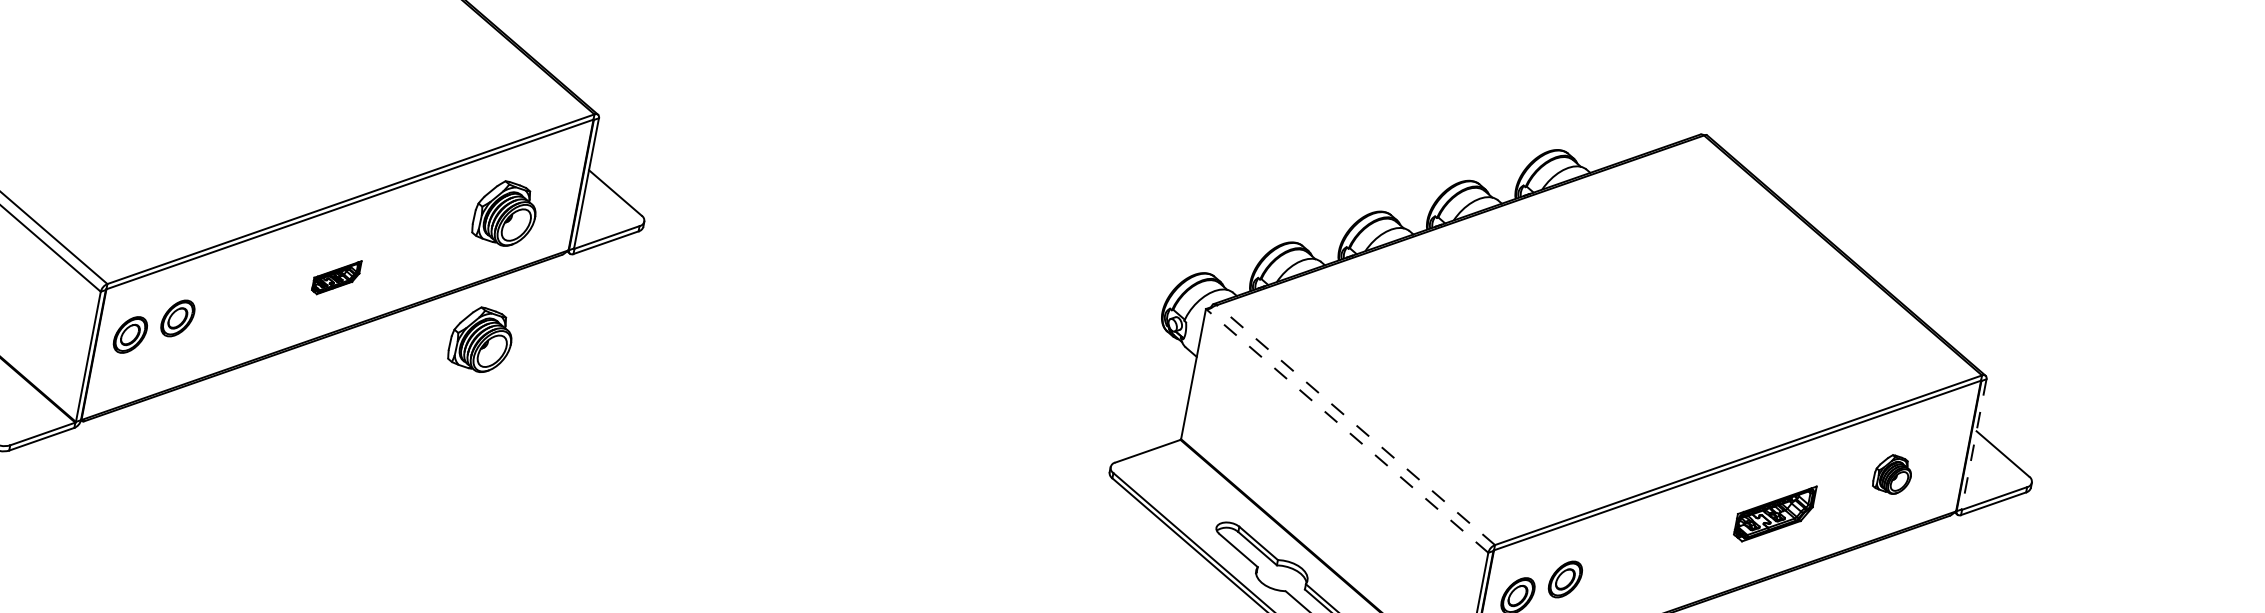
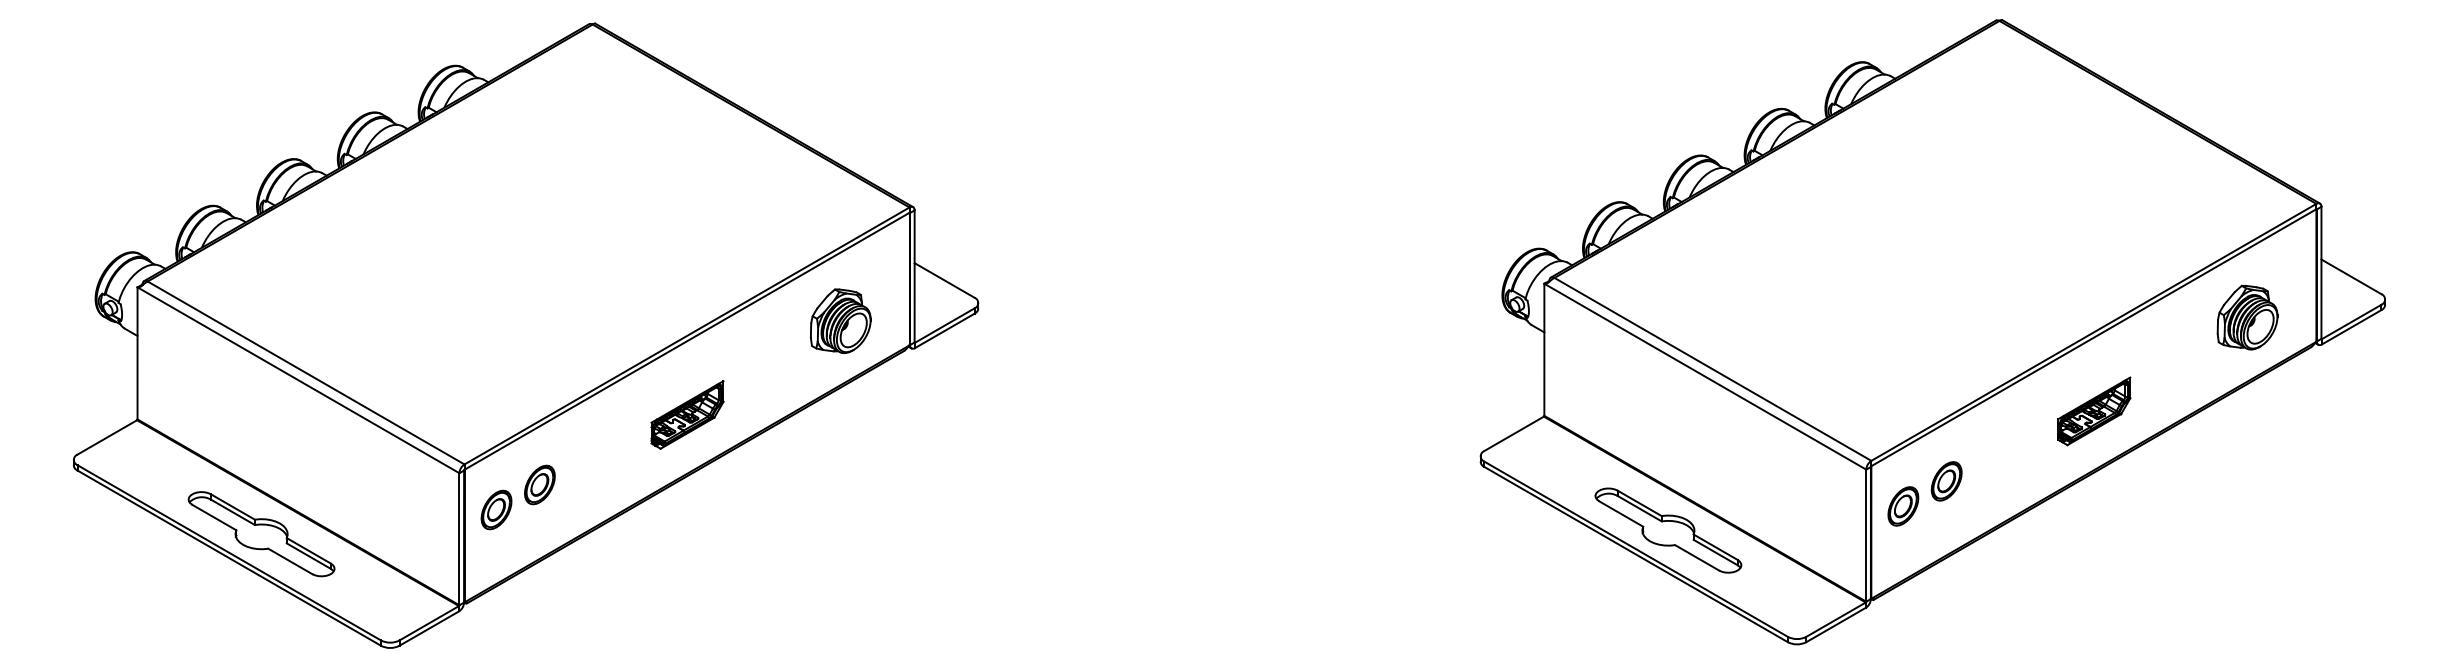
part: (336, 276) -> (687, 414), size x1.67
part: (481, 339) -> (840, 448), removed
line: (1355, 425) -> (1712, 369), dashed -> solid
line: (1347, 430) -> (1705, 376), dashed -> solid
line: (1974, 445) -> (2321, 273), dashed -> solid
part: (1892, 474) -> (2247, 317), size x1.67
part: (1775, 513) -> (2094, 411), moved

